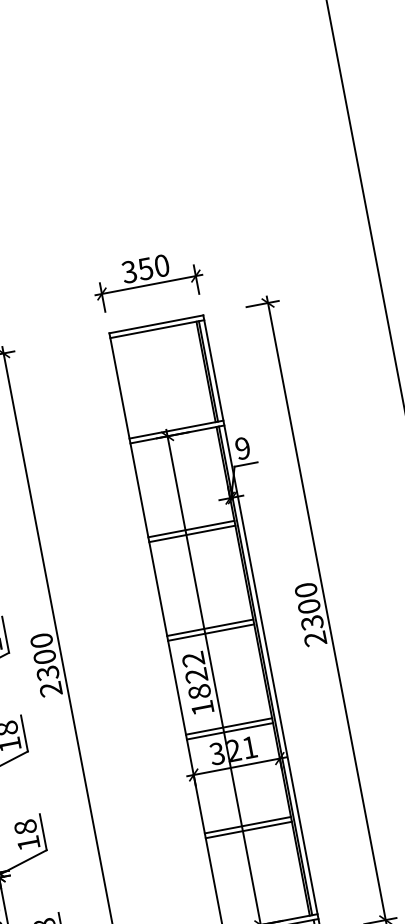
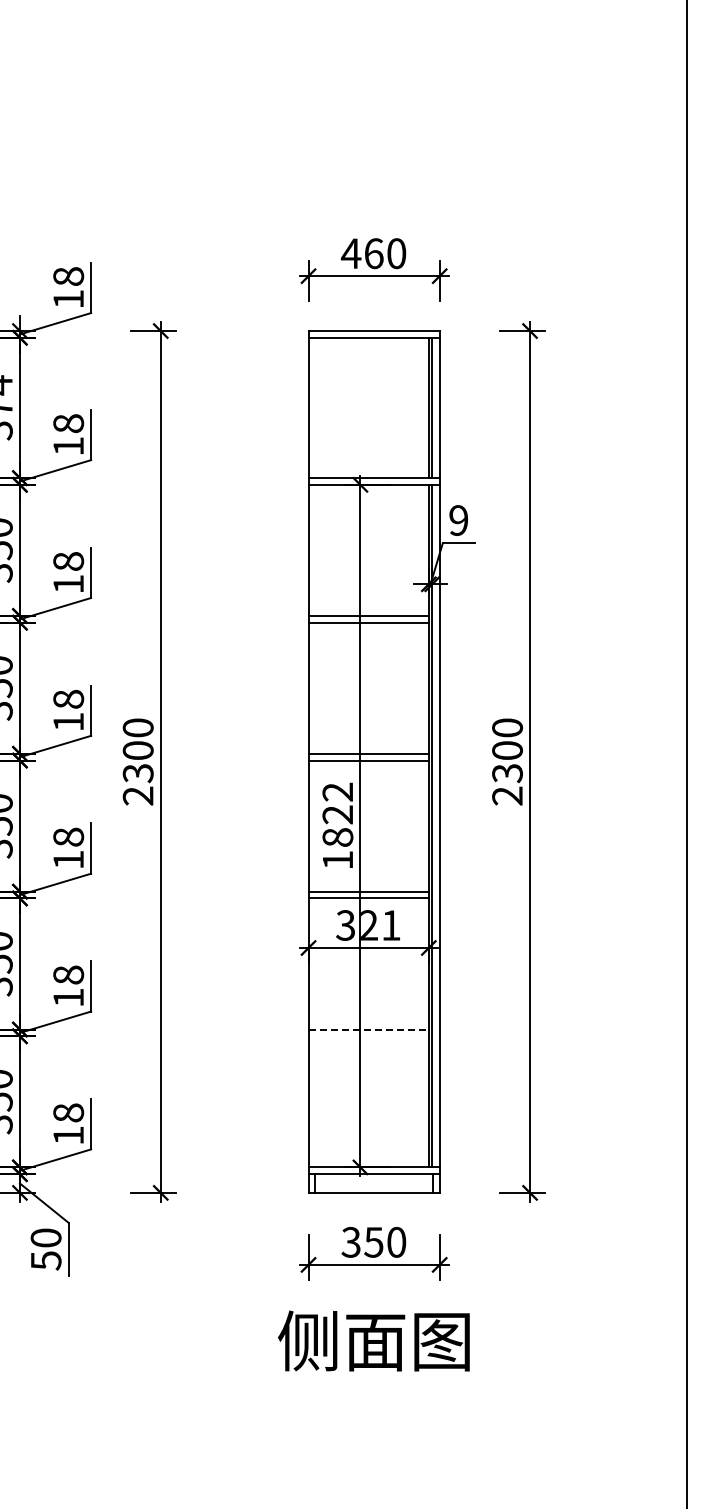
text: (137, 270) -> (362, 253), 350 -> 460
line: (248, 825) -> (369, 1029), solid -> dashed
line: (248, 830) -> (368, 1036), removed

